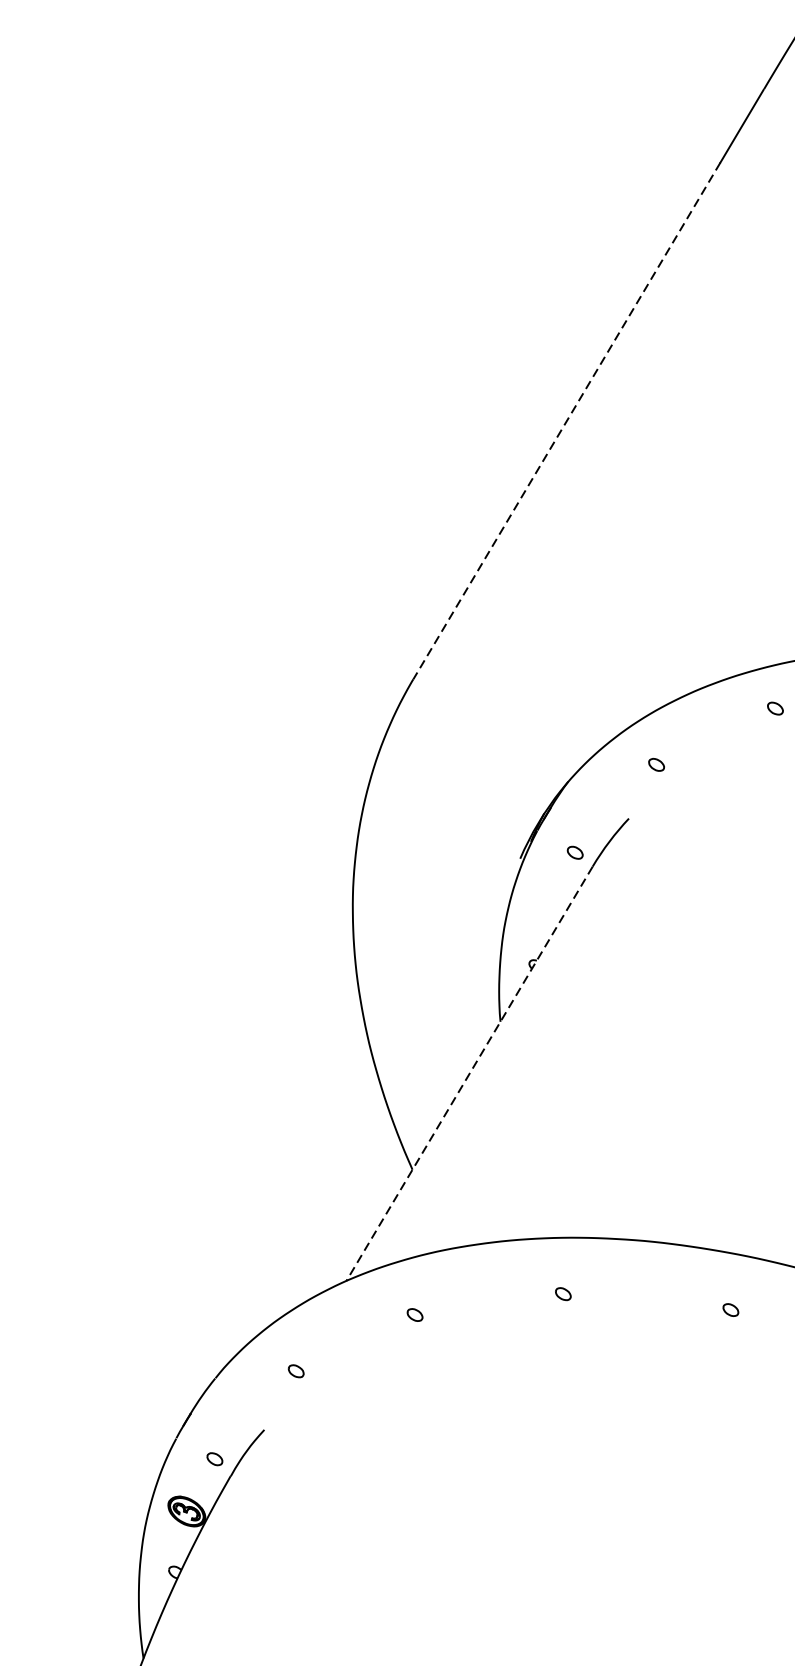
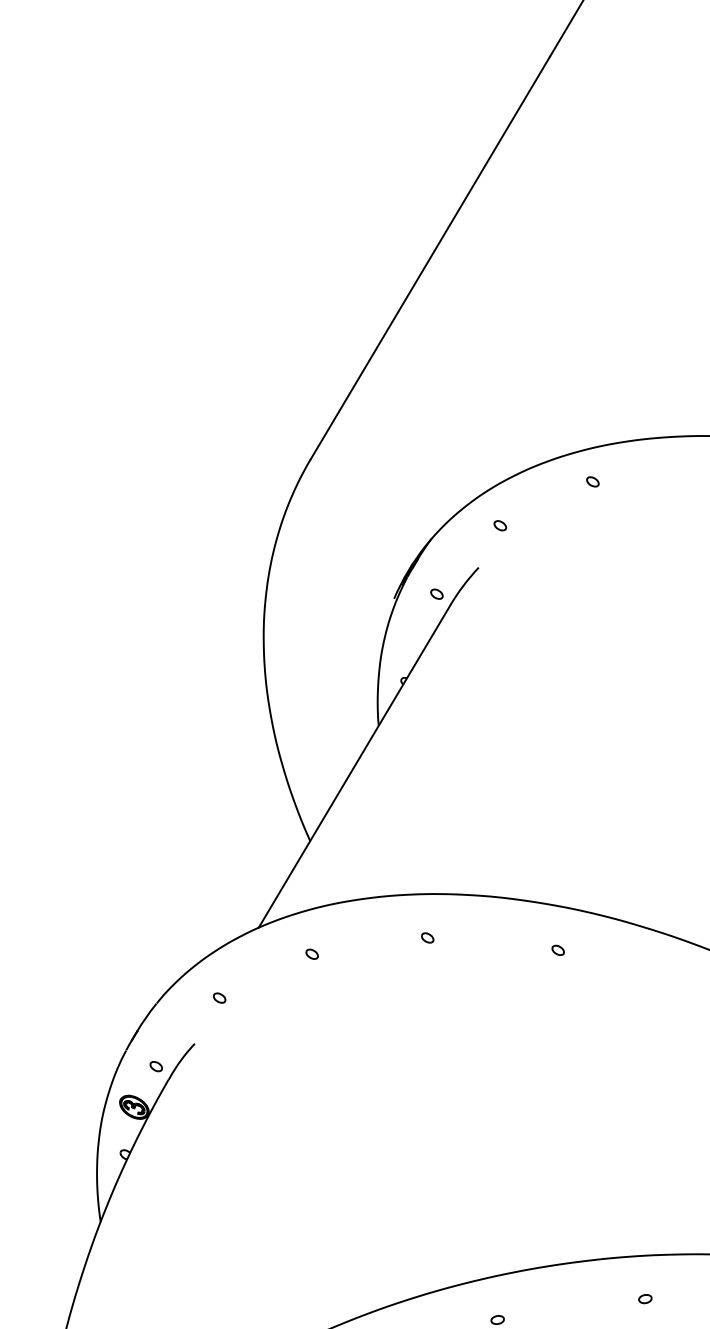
line: (566, 421) -> (430, 258), dashed -> solid
line: (469, 1073) -> (354, 766), dashed -> solid

